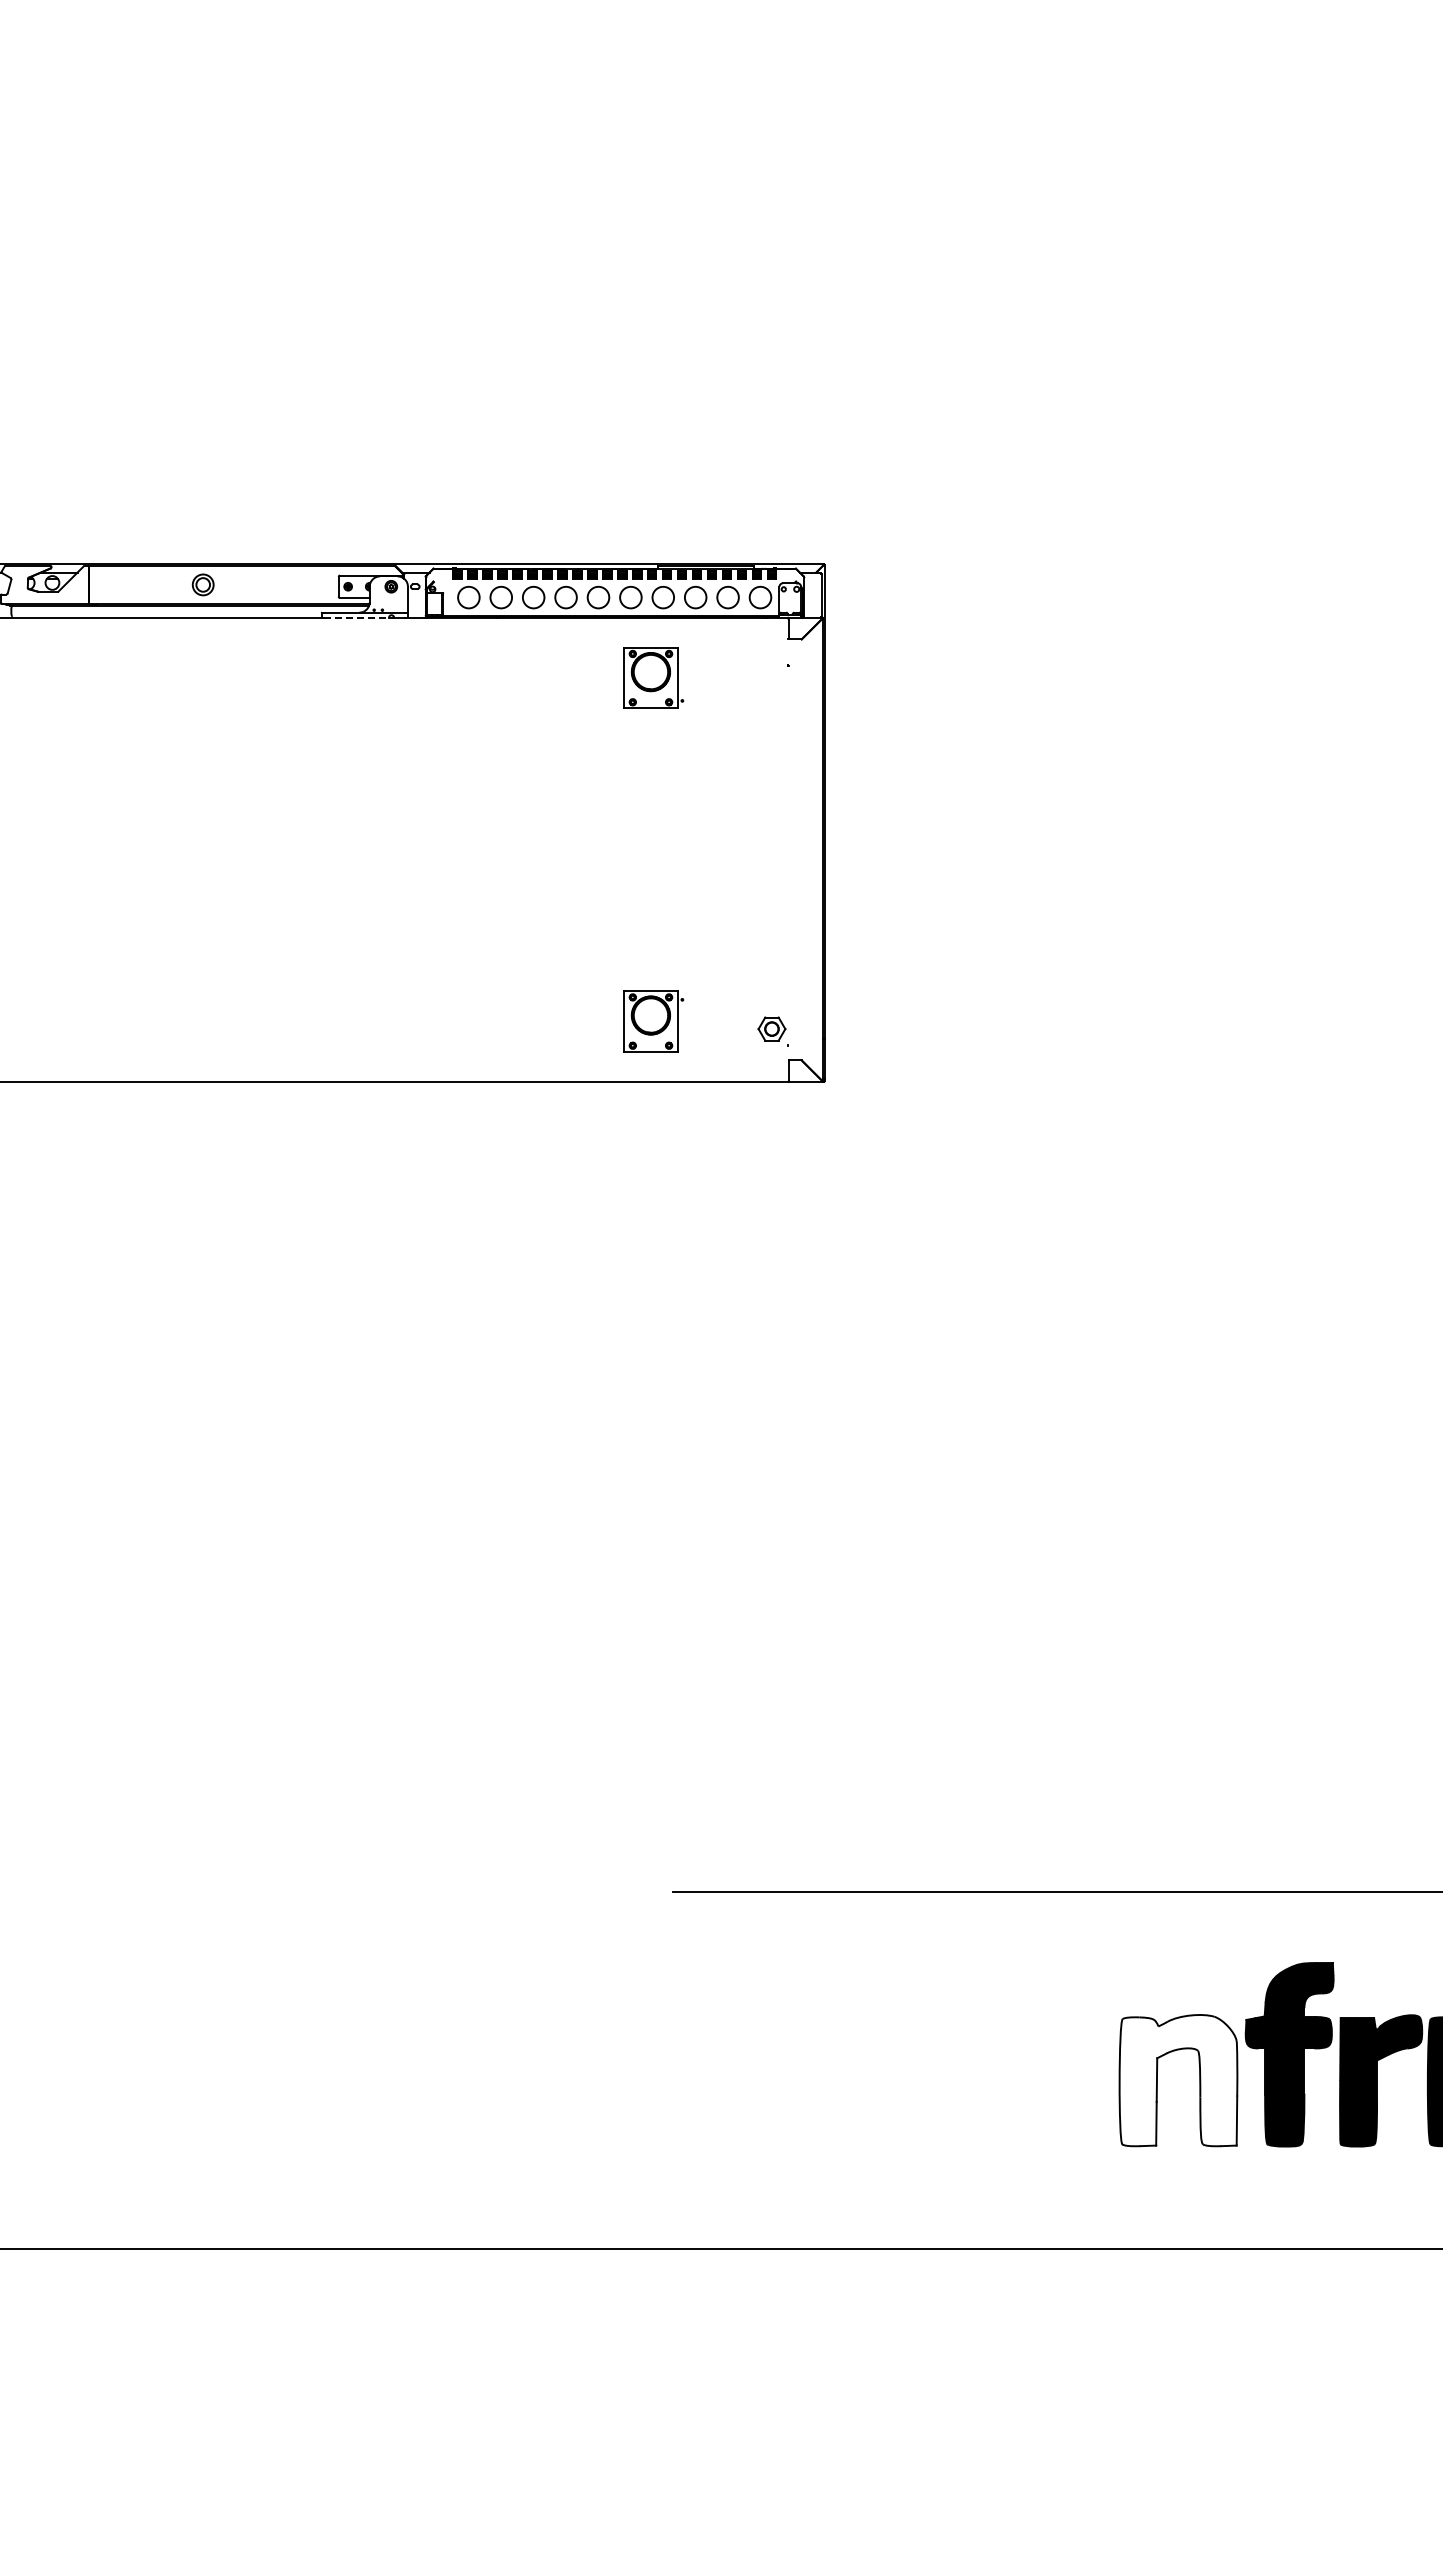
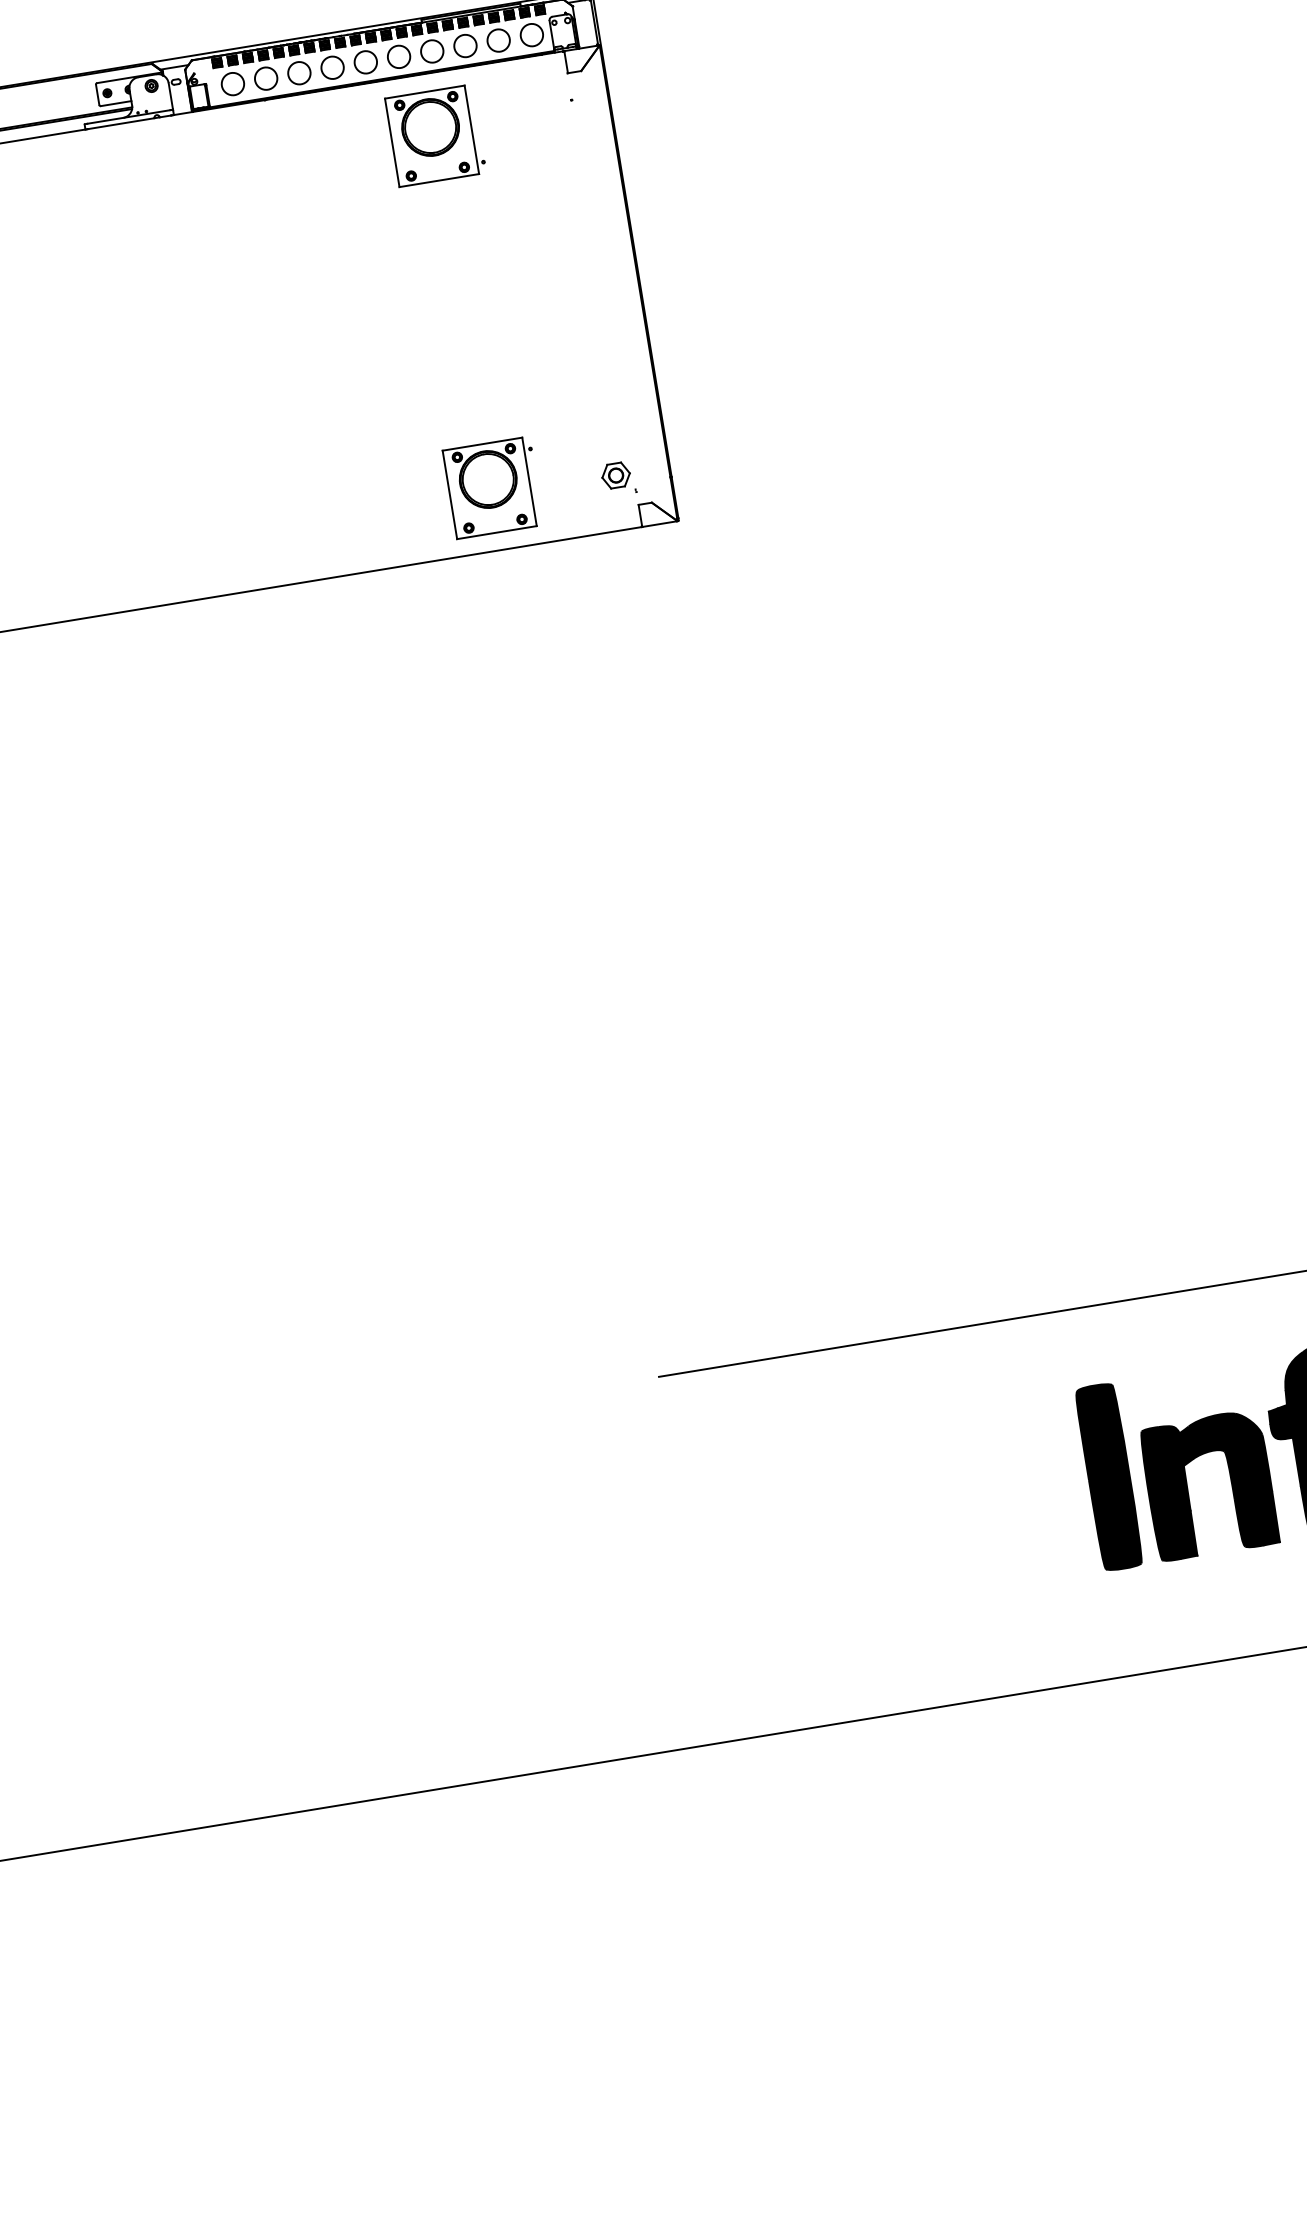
line: (357, 617) -> (122, 123), dashed -> solid
part: (653, 677) -> (435, 135), size x1.43
part: (653, 1021) -> (493, 487), size x1.43
part: (1084, 2057) -> (1109, 1477), added
fill: (1178, 2080) -> (1209, 1485), added

